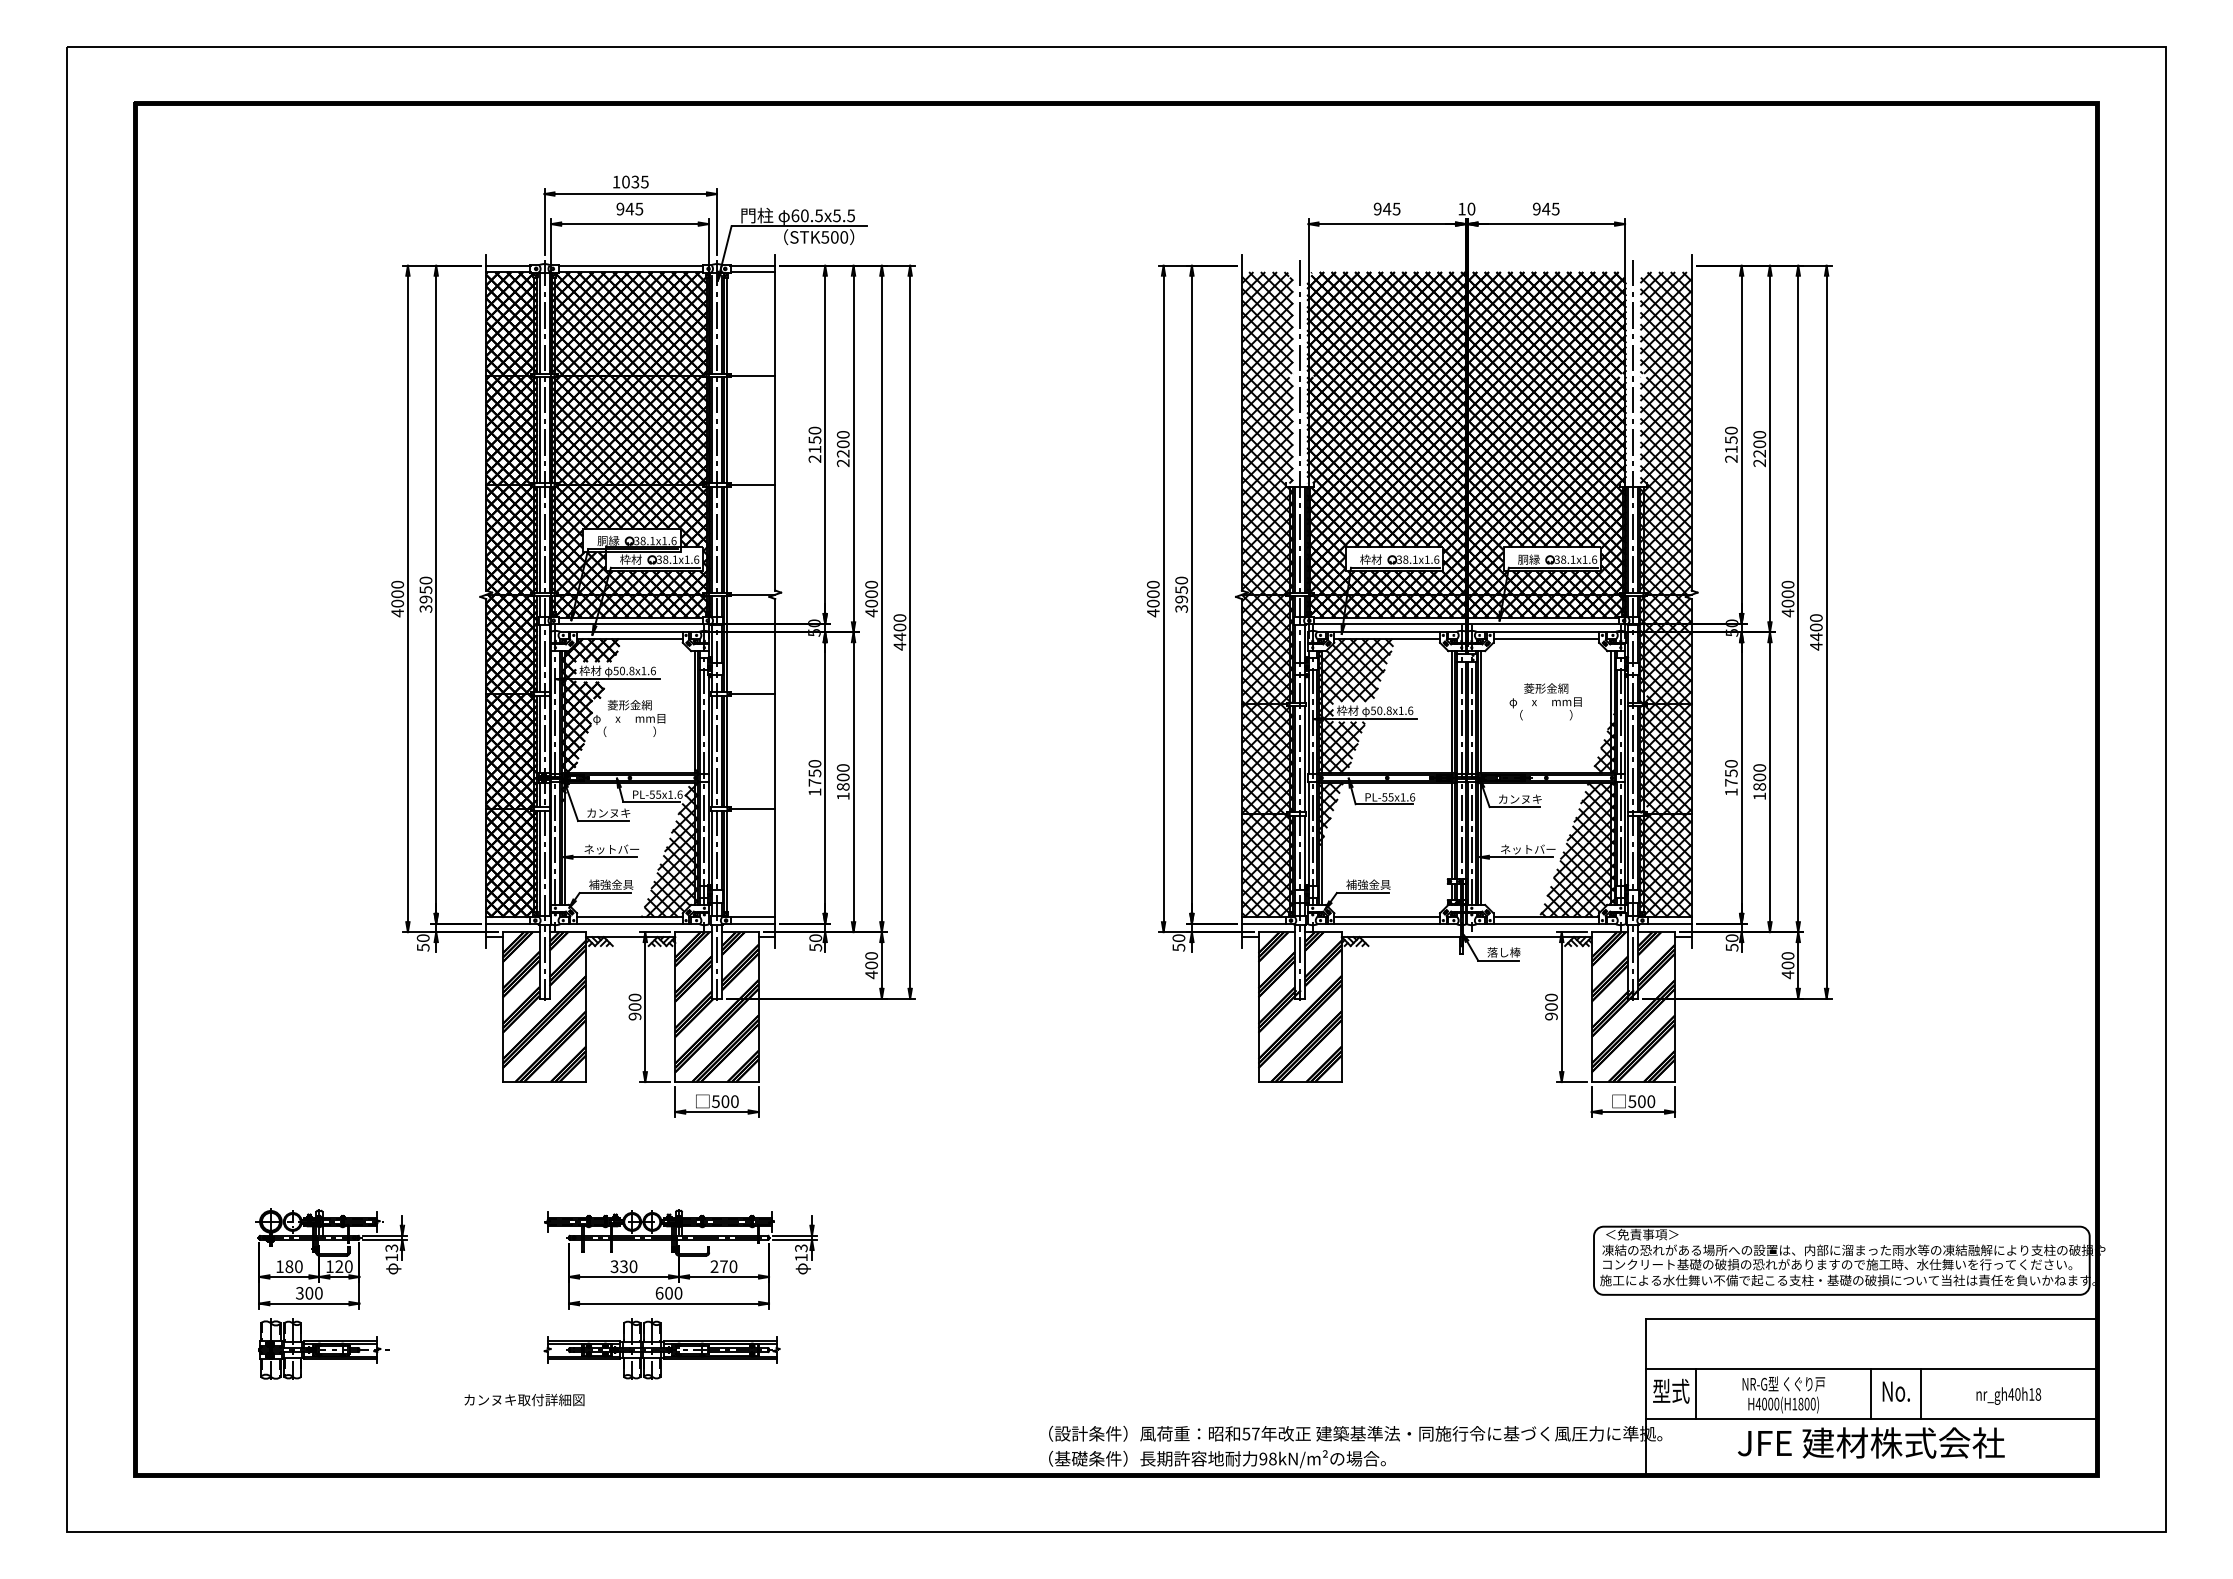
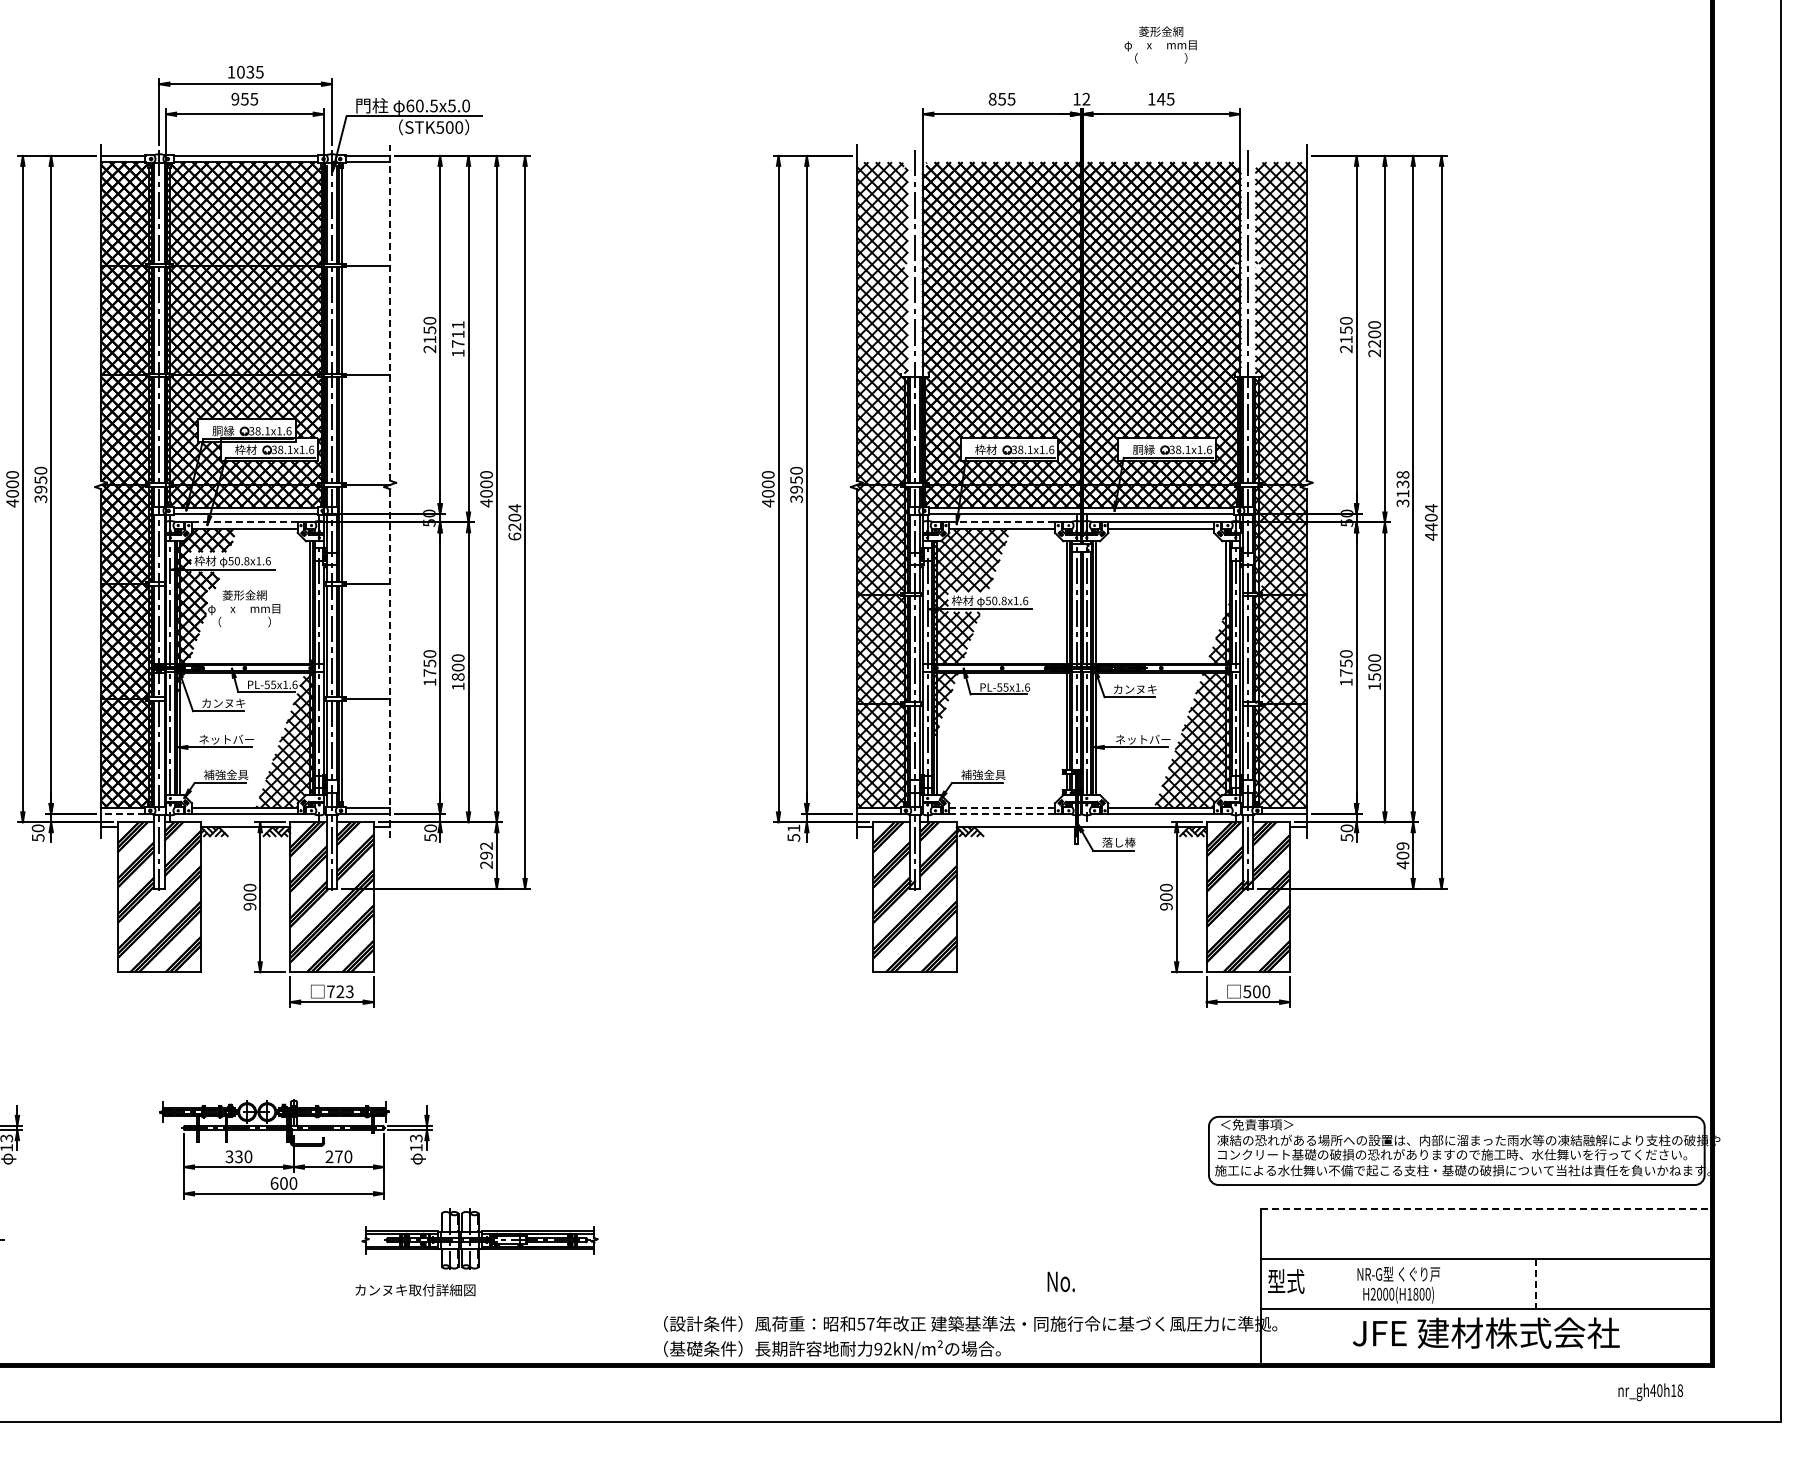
text: (629, 208) -> (244, 98), 945 -> 955
text: (1382, 208) -> (997, 98), 945 -> 855
text: (1471, 208) -> (1086, 98), 10 -> 12
text: (1536, 208) -> (1151, 98), 945 -> 145
text: (851, 215) -> (466, 105), 60.5x5.5 -> 60.5x5.0
line: (775, 422) -> (390, 312), solid -> dashed
text: (842, 449) -> (457, 339), 2200 -> 1711
text: (1787, 598) -> (1402, 488), 4000 -> 3138
text: (1816, 617) -> (1431, 507), 4400 -> 4404
line: (629, 632) -> (244, 522), solid -> dashed
text: (899, 632) -> (514, 522), 4400 -> 6204
line: (1387, 632) -> (1002, 522), solid -> dashed
text: (1545, 701) -> (1160, 44), moved
line: (775, 772) -> (390, 662), solid -> dashed
text: (1759, 786) -> (1374, 676), 1800 -> 1500
line: (1387, 917) -> (1002, 807), solid -> dashed
line: (507, 923) -> (122, 813), solid -> dashed
line: (1387, 923) -> (1002, 813), solid -> dashed
text: (1178, 937) -> (793, 827), 50 -> 51
text: (1787, 955) -> (1402, 845), 400 -> 409
text: (871, 965) -> (486, 855), 400 -> 292
text: (725, 1101) -> (340, 991), 500 -> 723
line: (1871, 1319) -> (1486, 1209), solid -> dashed
part: (661, 1348) -> (479, 1238), moved
text: (1895, 1391) -> (1060, 1281), moved
line: (1696, 1394) -> (1311, 1284), removed
line: (1871, 1394) -> (1486, 1284), removed
line: (1921, 1394) -> (1536, 1284), solid -> dashed
text: (2008, 1395) -> (1650, 1391), moved
text: (524, 1399) -> (415, 1289), moved
text: (1758, 1403) -> (1373, 1293), H4000(H1800) -> H2000(H1800)
text: (1272, 1458) -> (887, 1348), 98kN/m² -> 92kN/m²

